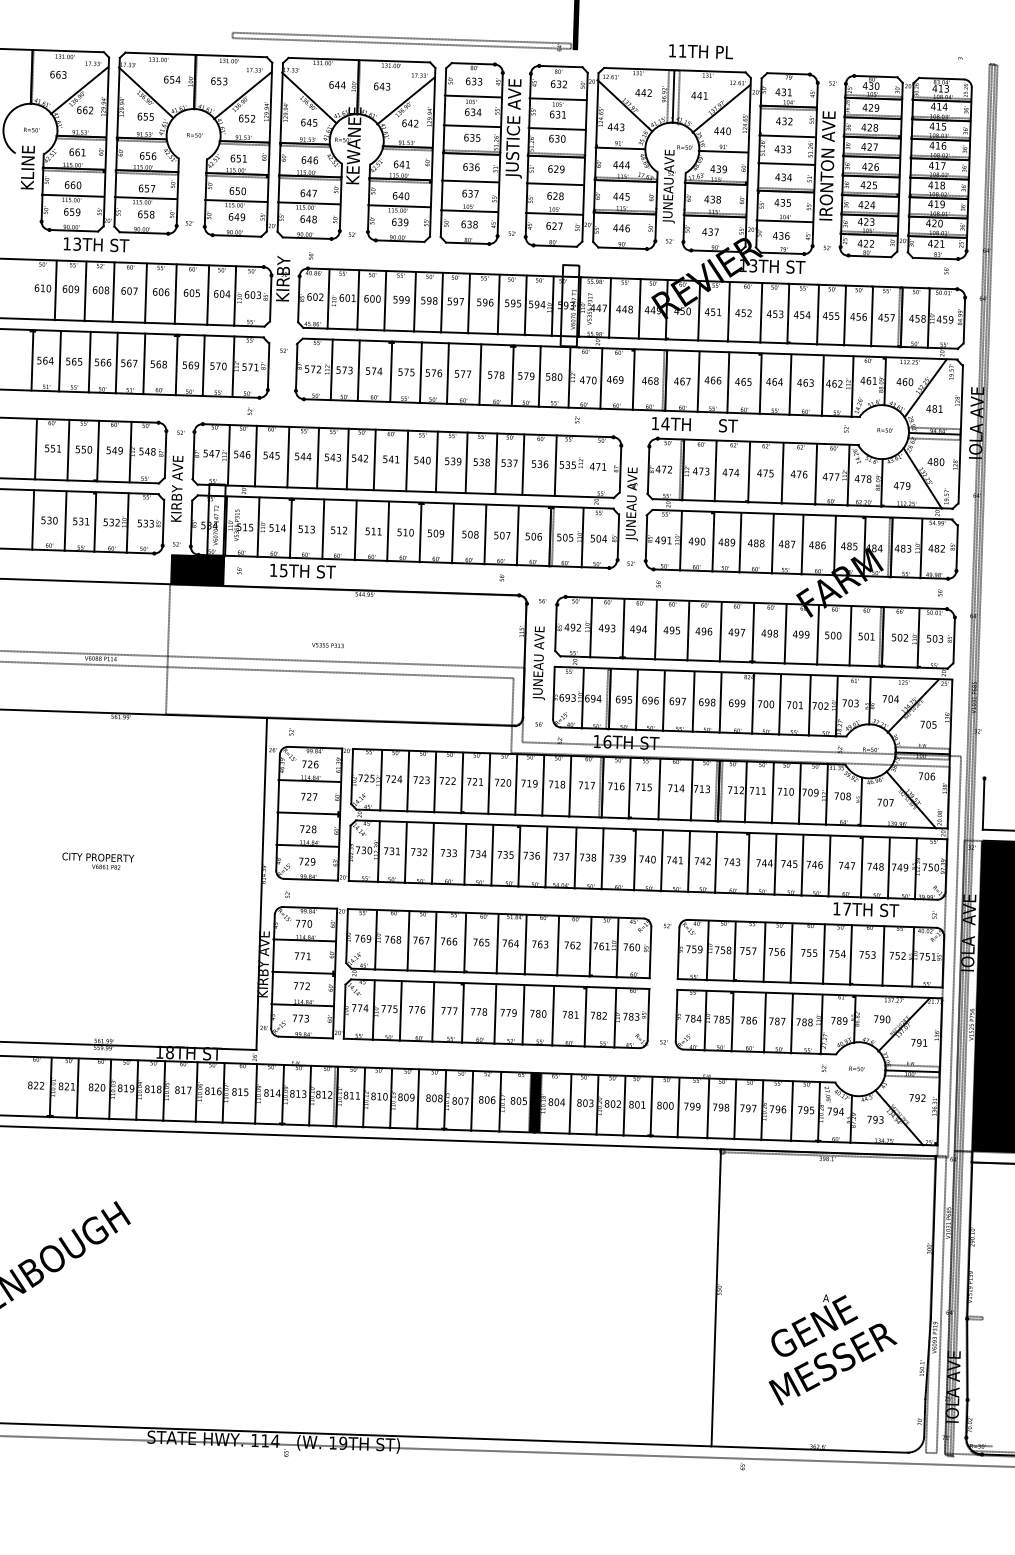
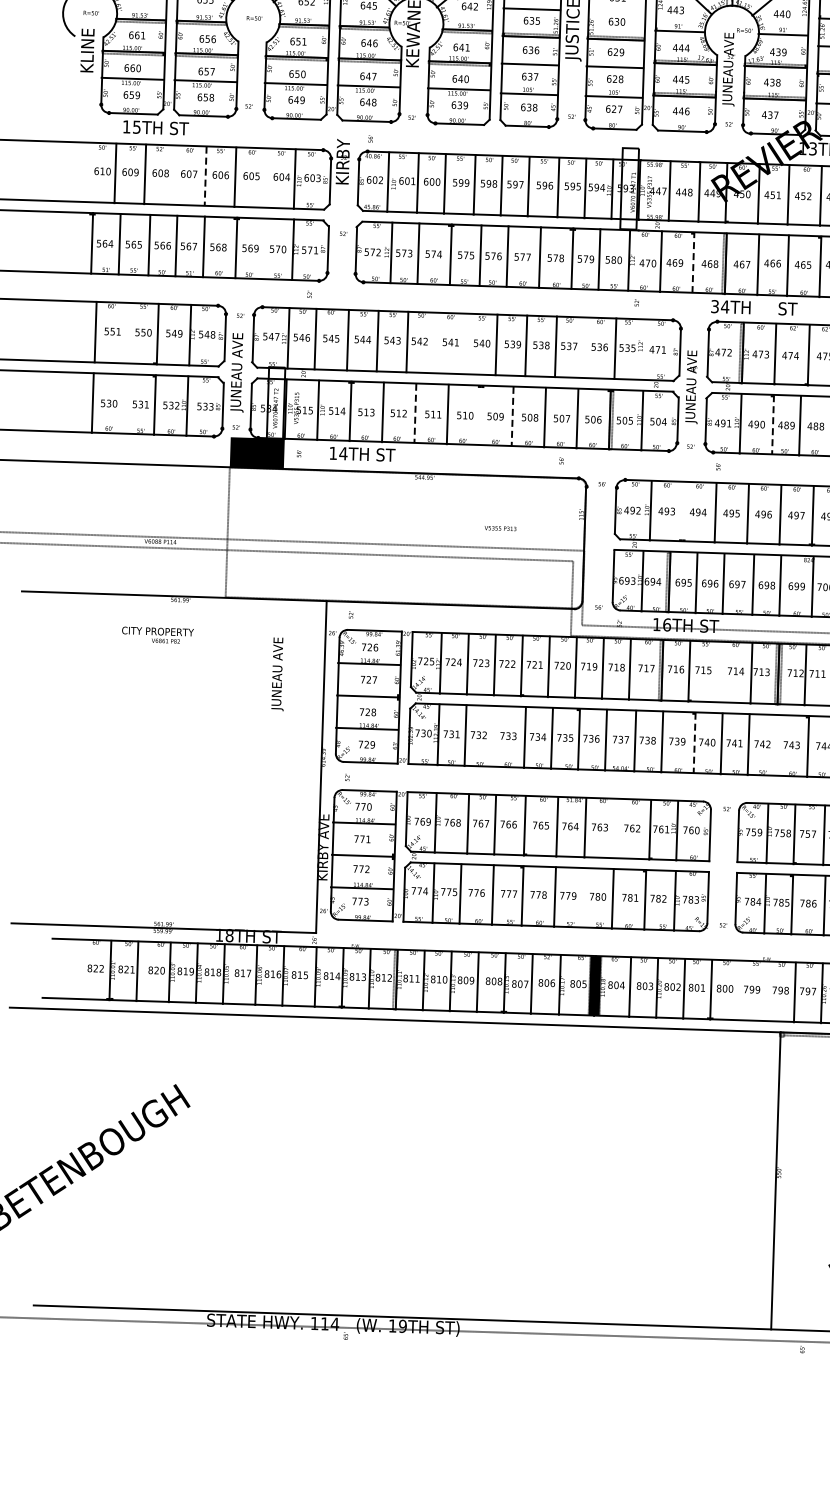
line: (556, 128) -> (616, 11), removed
text: (77, 243) -> (137, 126), 13TH -> 15TH
line: (113, 292) -> (173, 175), removed
line: (146, 293) -> (206, 176), solid -> dashed
line: (208, 295) -> (268, 178), removed
line: (203, 365) -> (263, 248), removed
line: (633, 379) -> (693, 262), solid -> dashed
text: (655, 423) -> (715, 306), 14TH -> 34TH
line: (68, 449) -> (128, 332), removed
line: (374, 459) -> (434, 342), removed
line: (407, 460) -> (467, 343), removed
line: (523, 464) -> (583, 347), removed
text: (176, 489) -> (236, 372), KIRBY AVE -> JUNEAU AVE
line: (65, 520) -> (125, 403), removed
line: (355, 530) -> (415, 413), solid -> dashed
line: (420, 532) -> (480, 415), removed
line: (452, 533) -> (512, 416), solid -> dashed
line: (713, 541) -> (773, 424), solid -> dashed
text: (283, 570) -> (343, 453), 15TH -> 14TH
line: (623, 628) -> (683, 511), removed
text: (327, 645) -> (500, 528), moved
text: (538, 663) -> (277, 674), moved
line: (659, 789) -> (719, 672), removed
line: (432, 853) -> (492, 736), removed
text: (98, 860) -> (158, 634), moved
line: (634, 860) -> (694, 743), solid -> dashed
line: (716, 862) -> (776, 745), removed
line: (558, 945) -> (618, 828), removed
line: (523, 1014) -> (583, 897), removed
line: (678, 1107) -> (738, 990), removed
line: (708, 1108) -> (768, 991), removed

